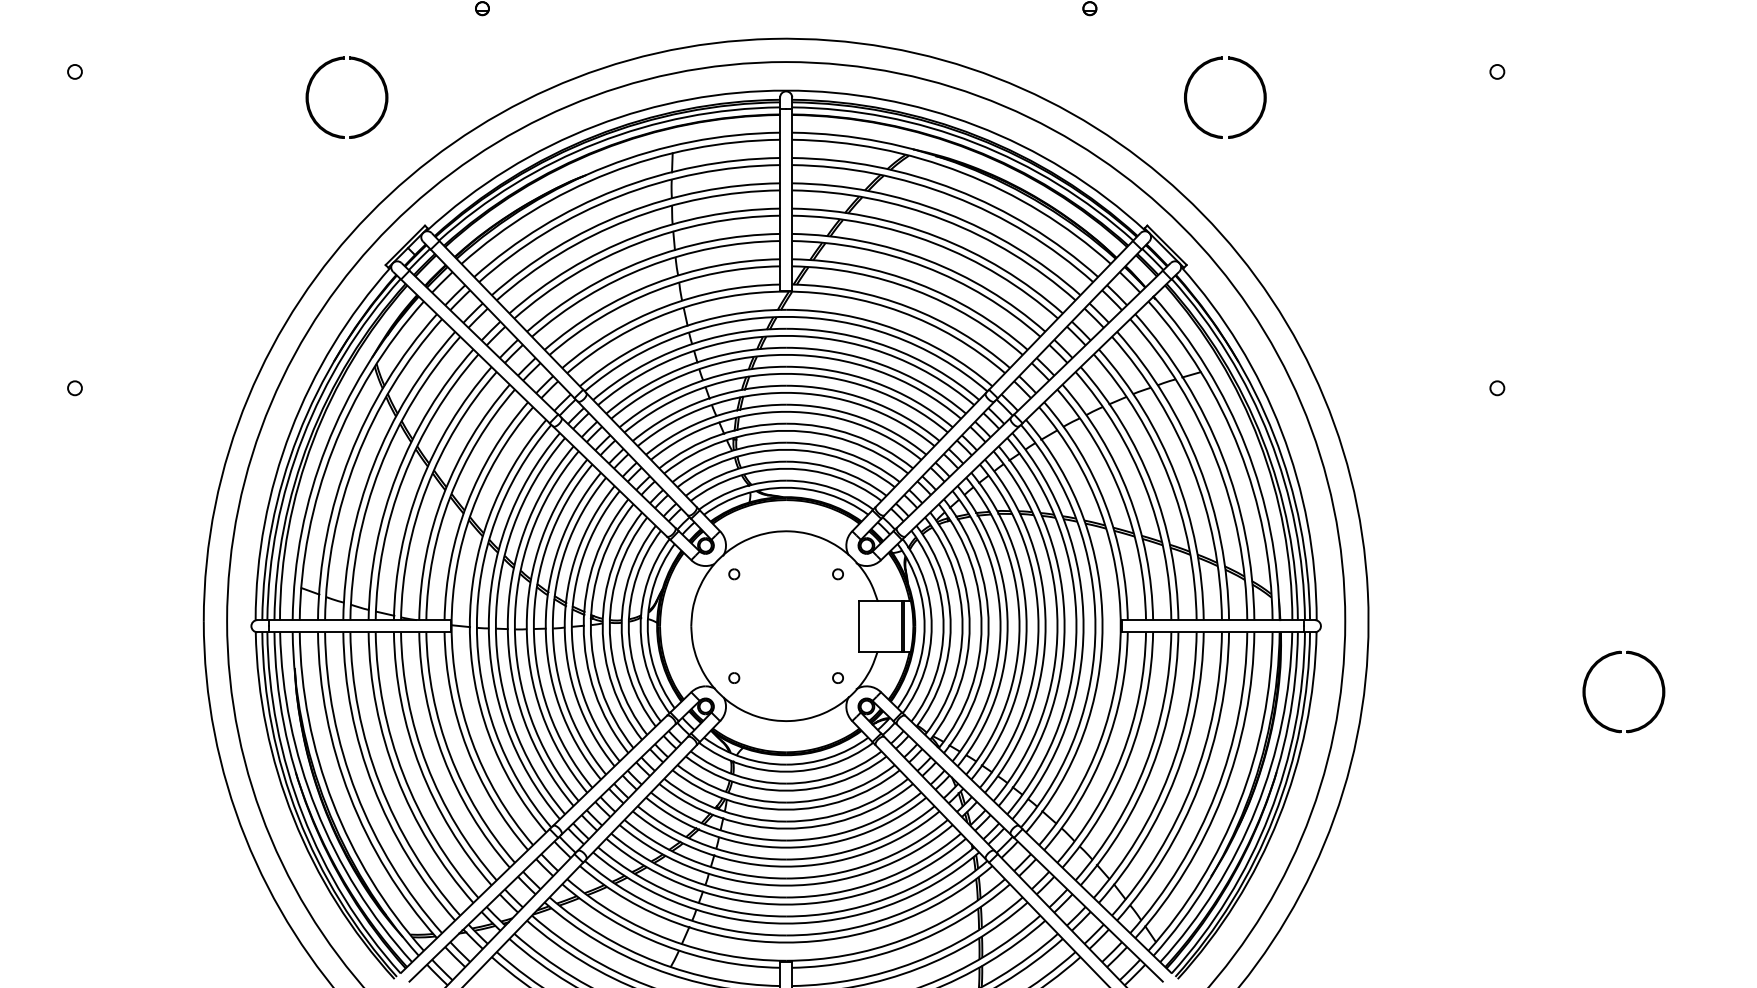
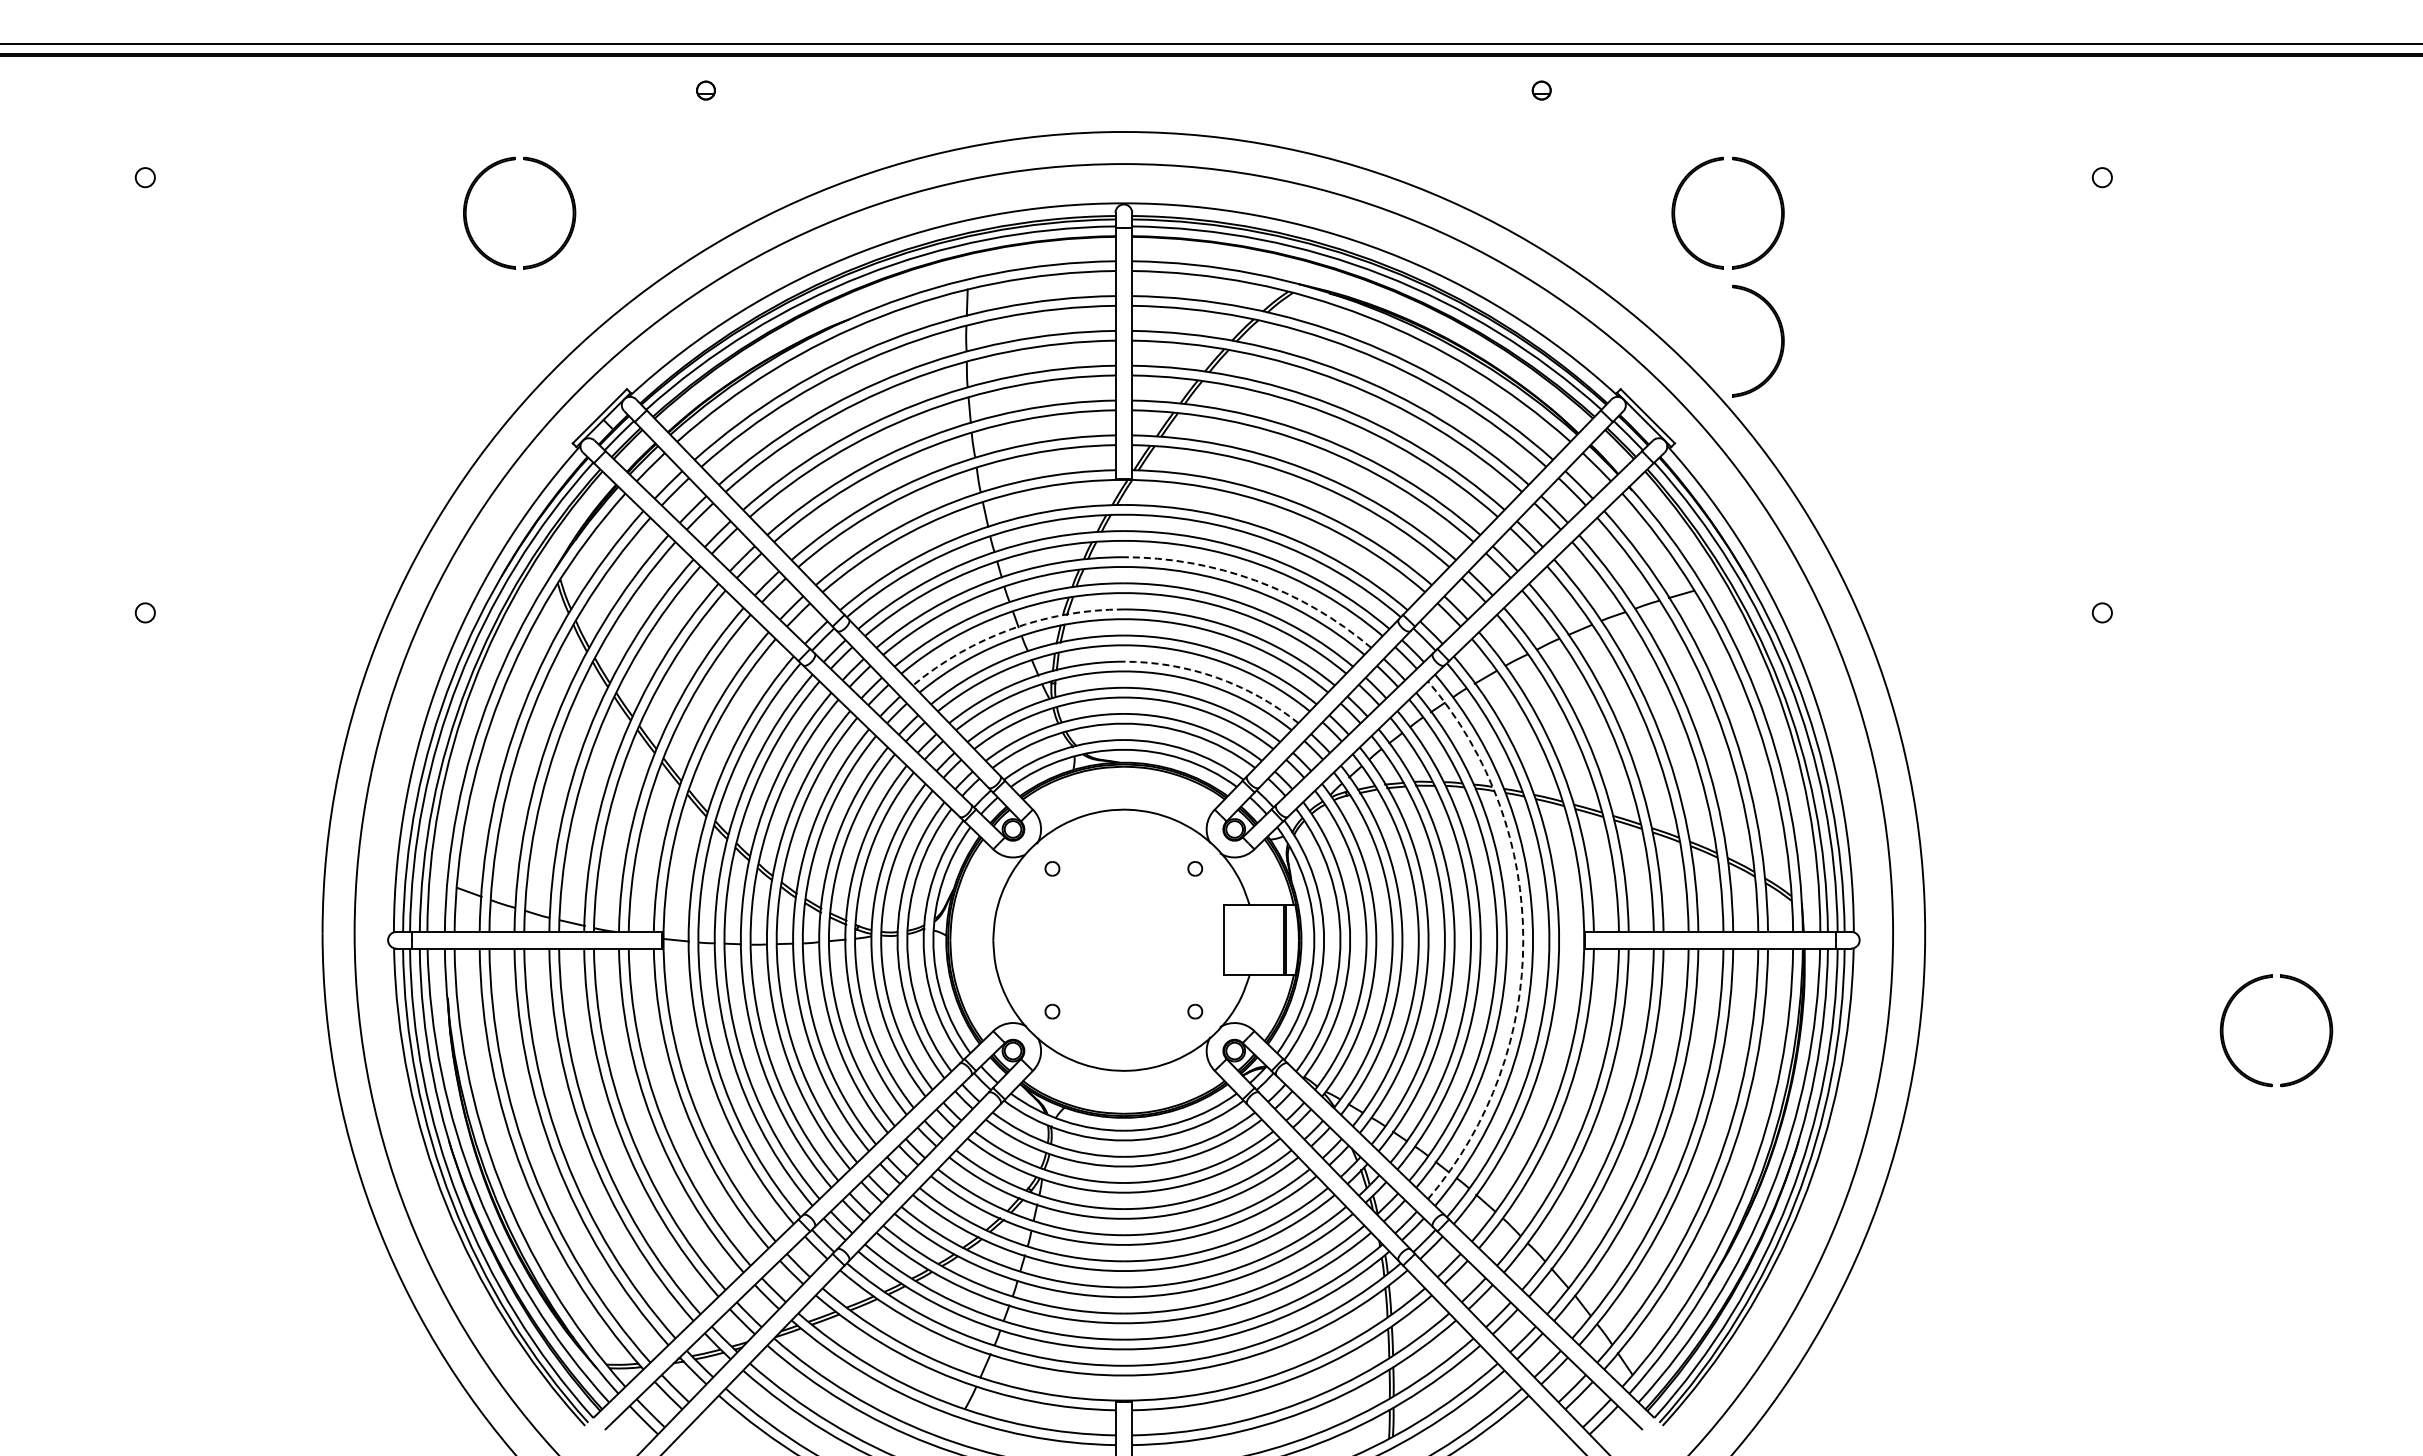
part: (1263, 186) -> (1780, 335), added
arc: (881, 364) -> (1255, 580), solid -> dashed
arc: (704, 400) -> (1011, 629), solid -> dashed
arc: (853, 435) -> (1216, 677), solid -> dashed
arc: (1076, 626) -> (1523, 940), solid -> dashed

